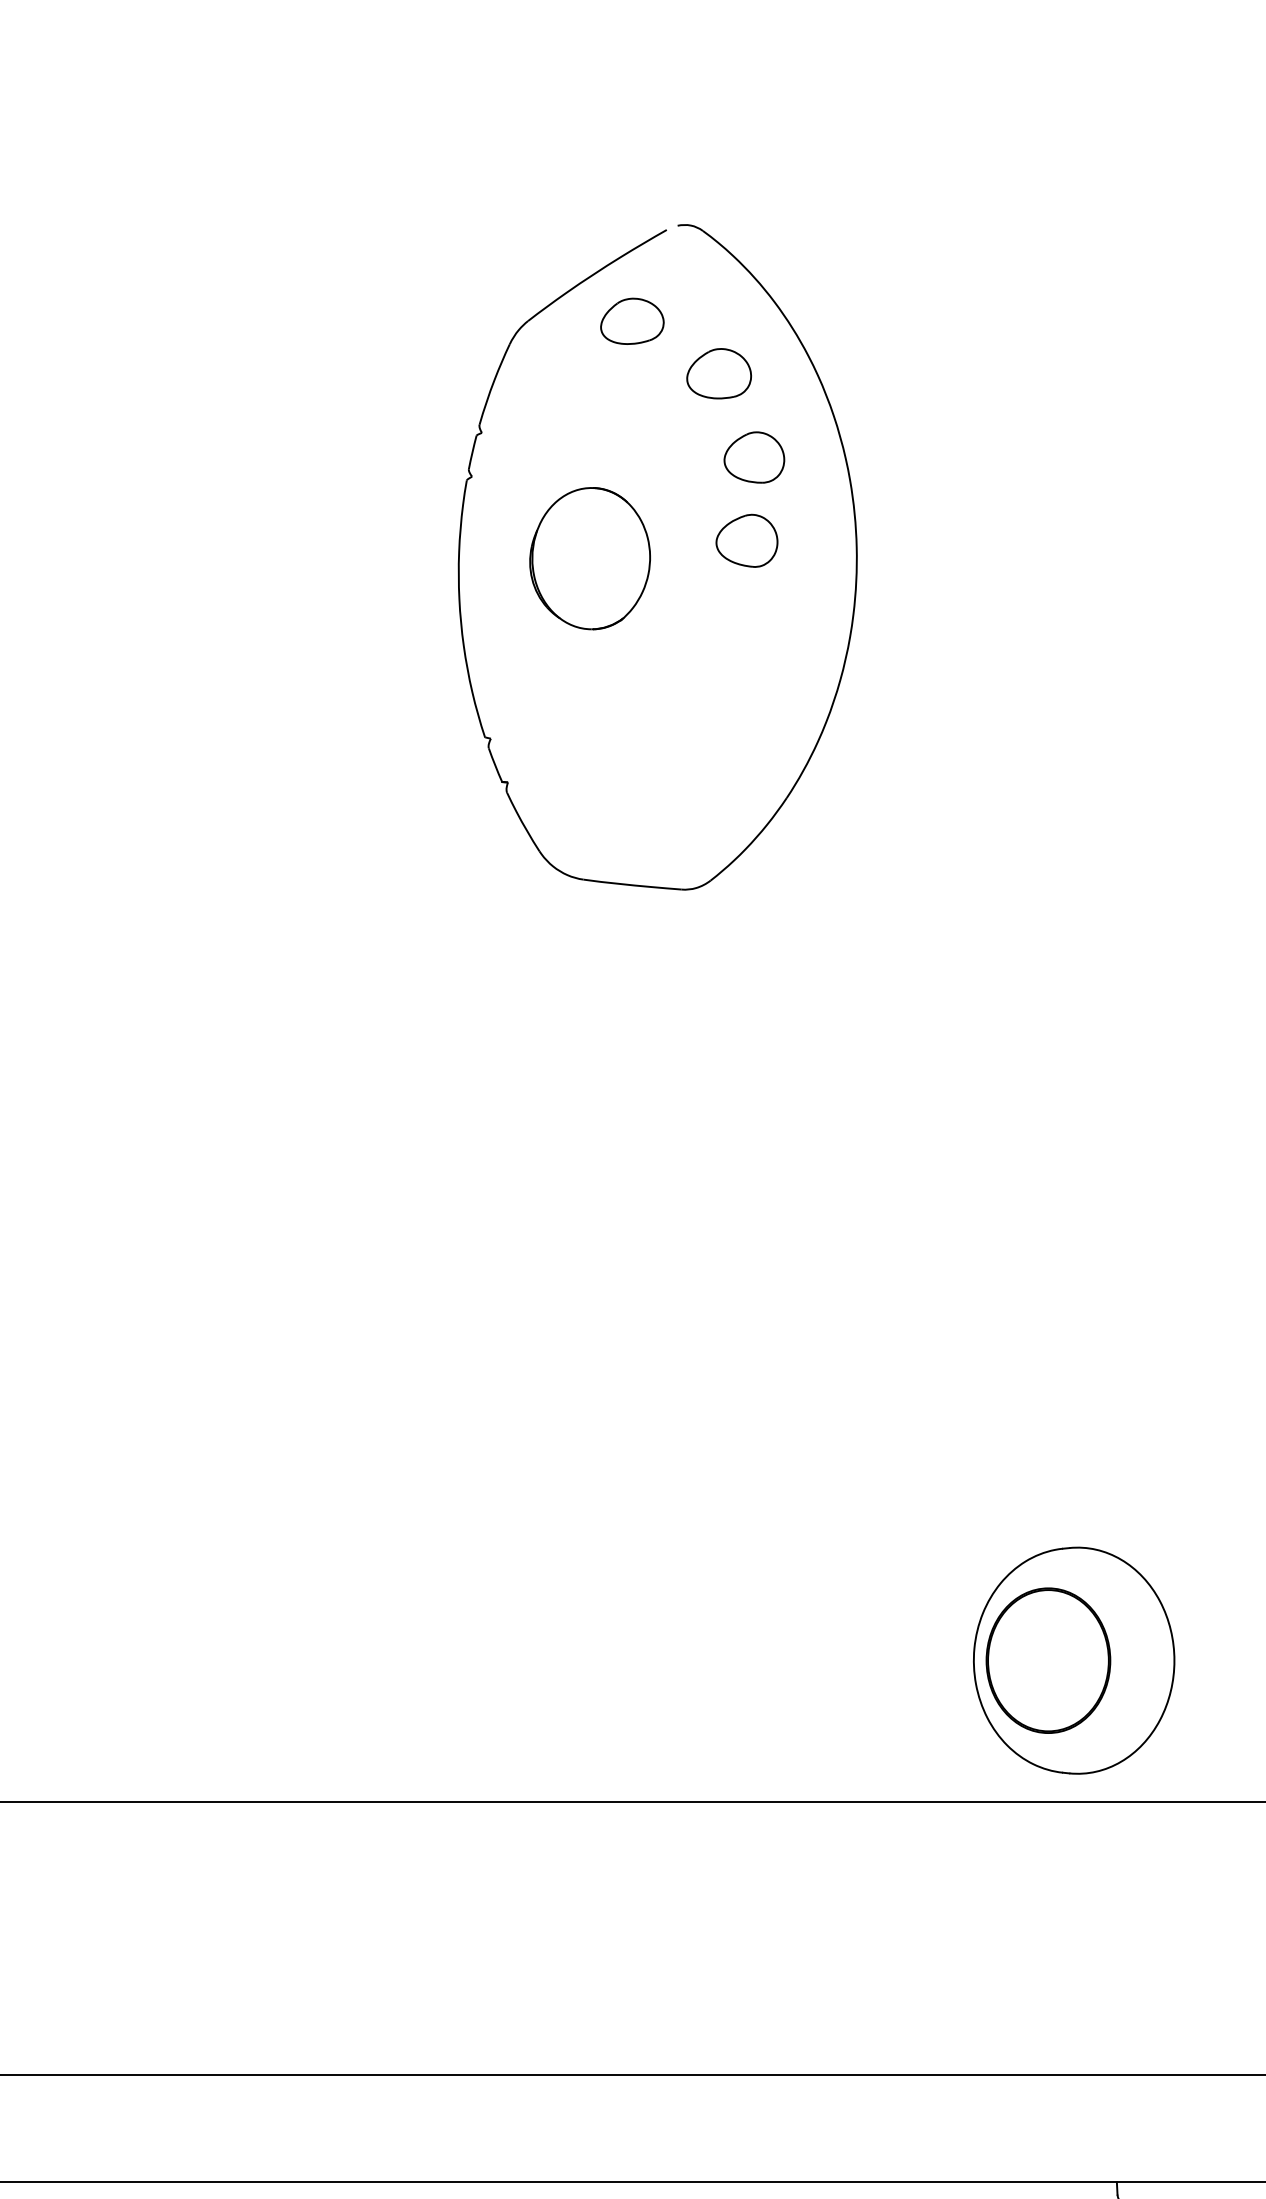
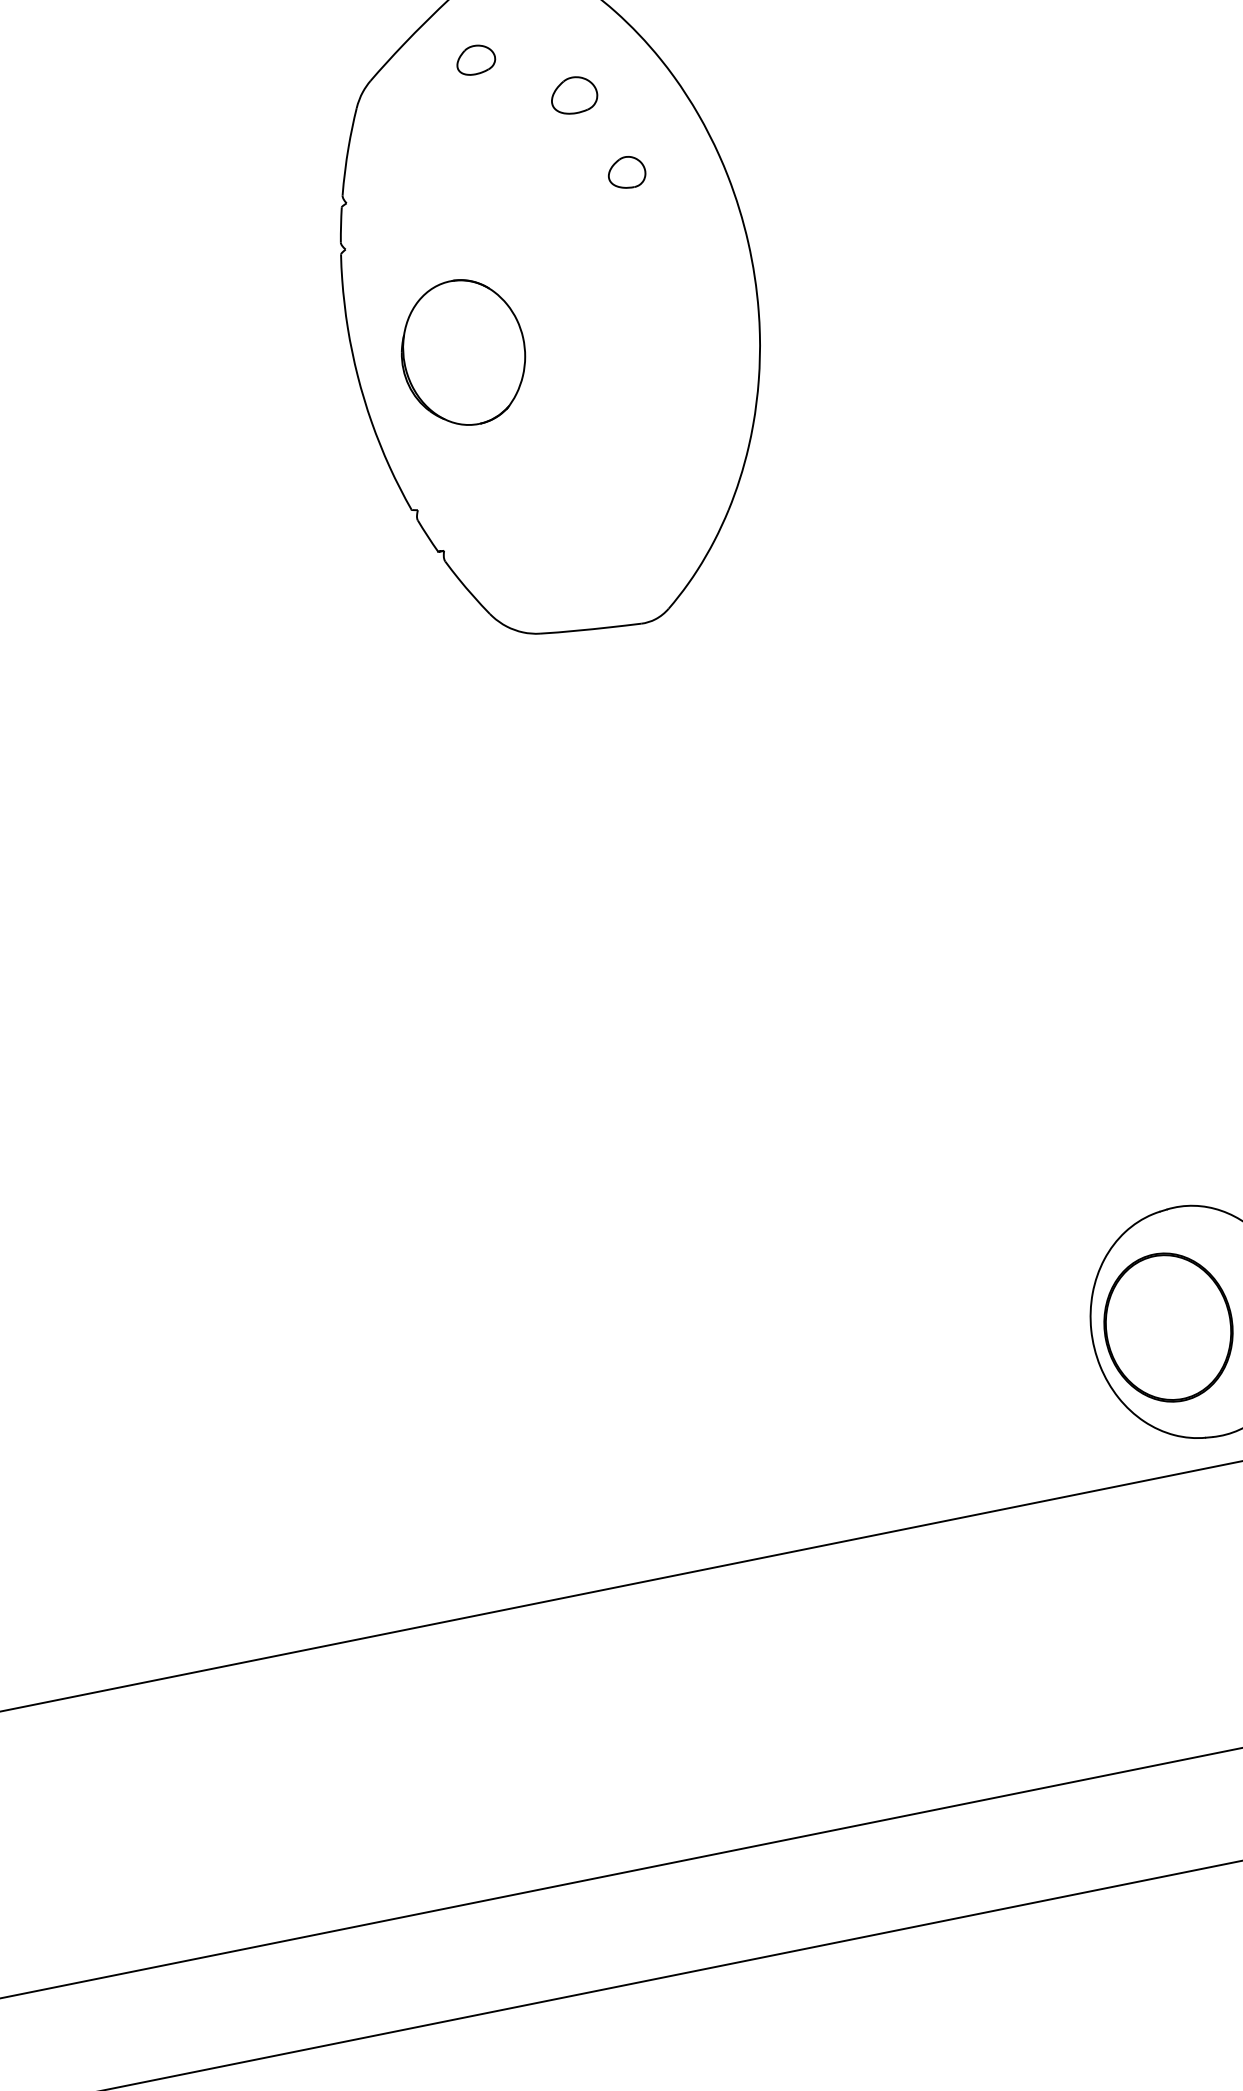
part: (632, 320) -> (475, 59), size x0.6
part: (718, 373) -> (573, 95), size x0.7
part: (754, 457) -> (626, 172), size x0.6
part: (746, 540) -> (635, 258), removed
part: (589, 558) -> (462, 352), moved

